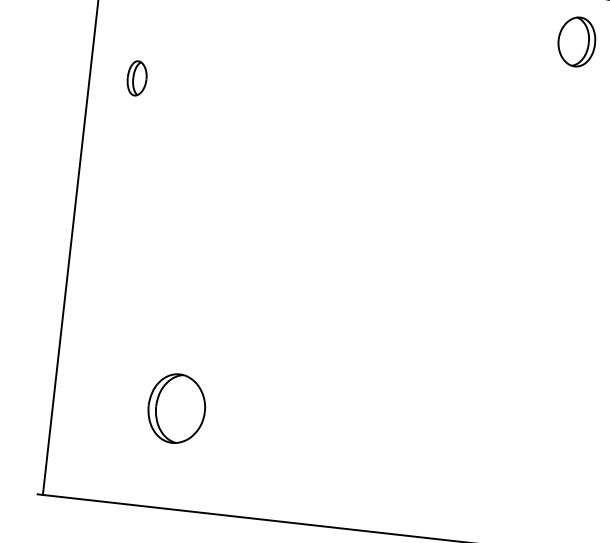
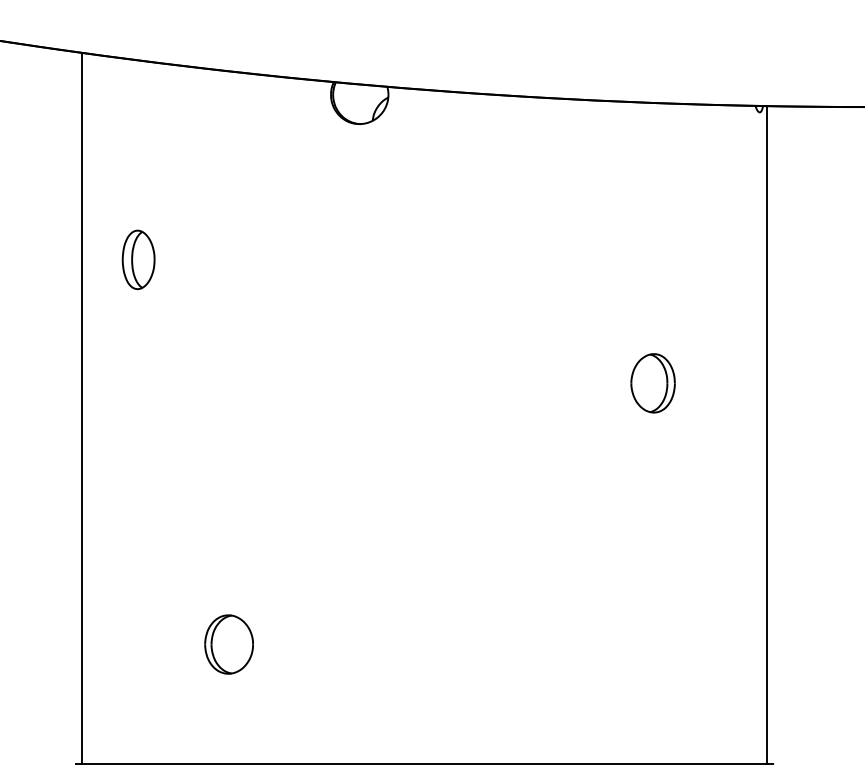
part: (576, 42) -> (652, 383), moved
part: (137, 78) -> (138, 259), size x1.43
part: (176, 408) -> (228, 644), size x0.71

